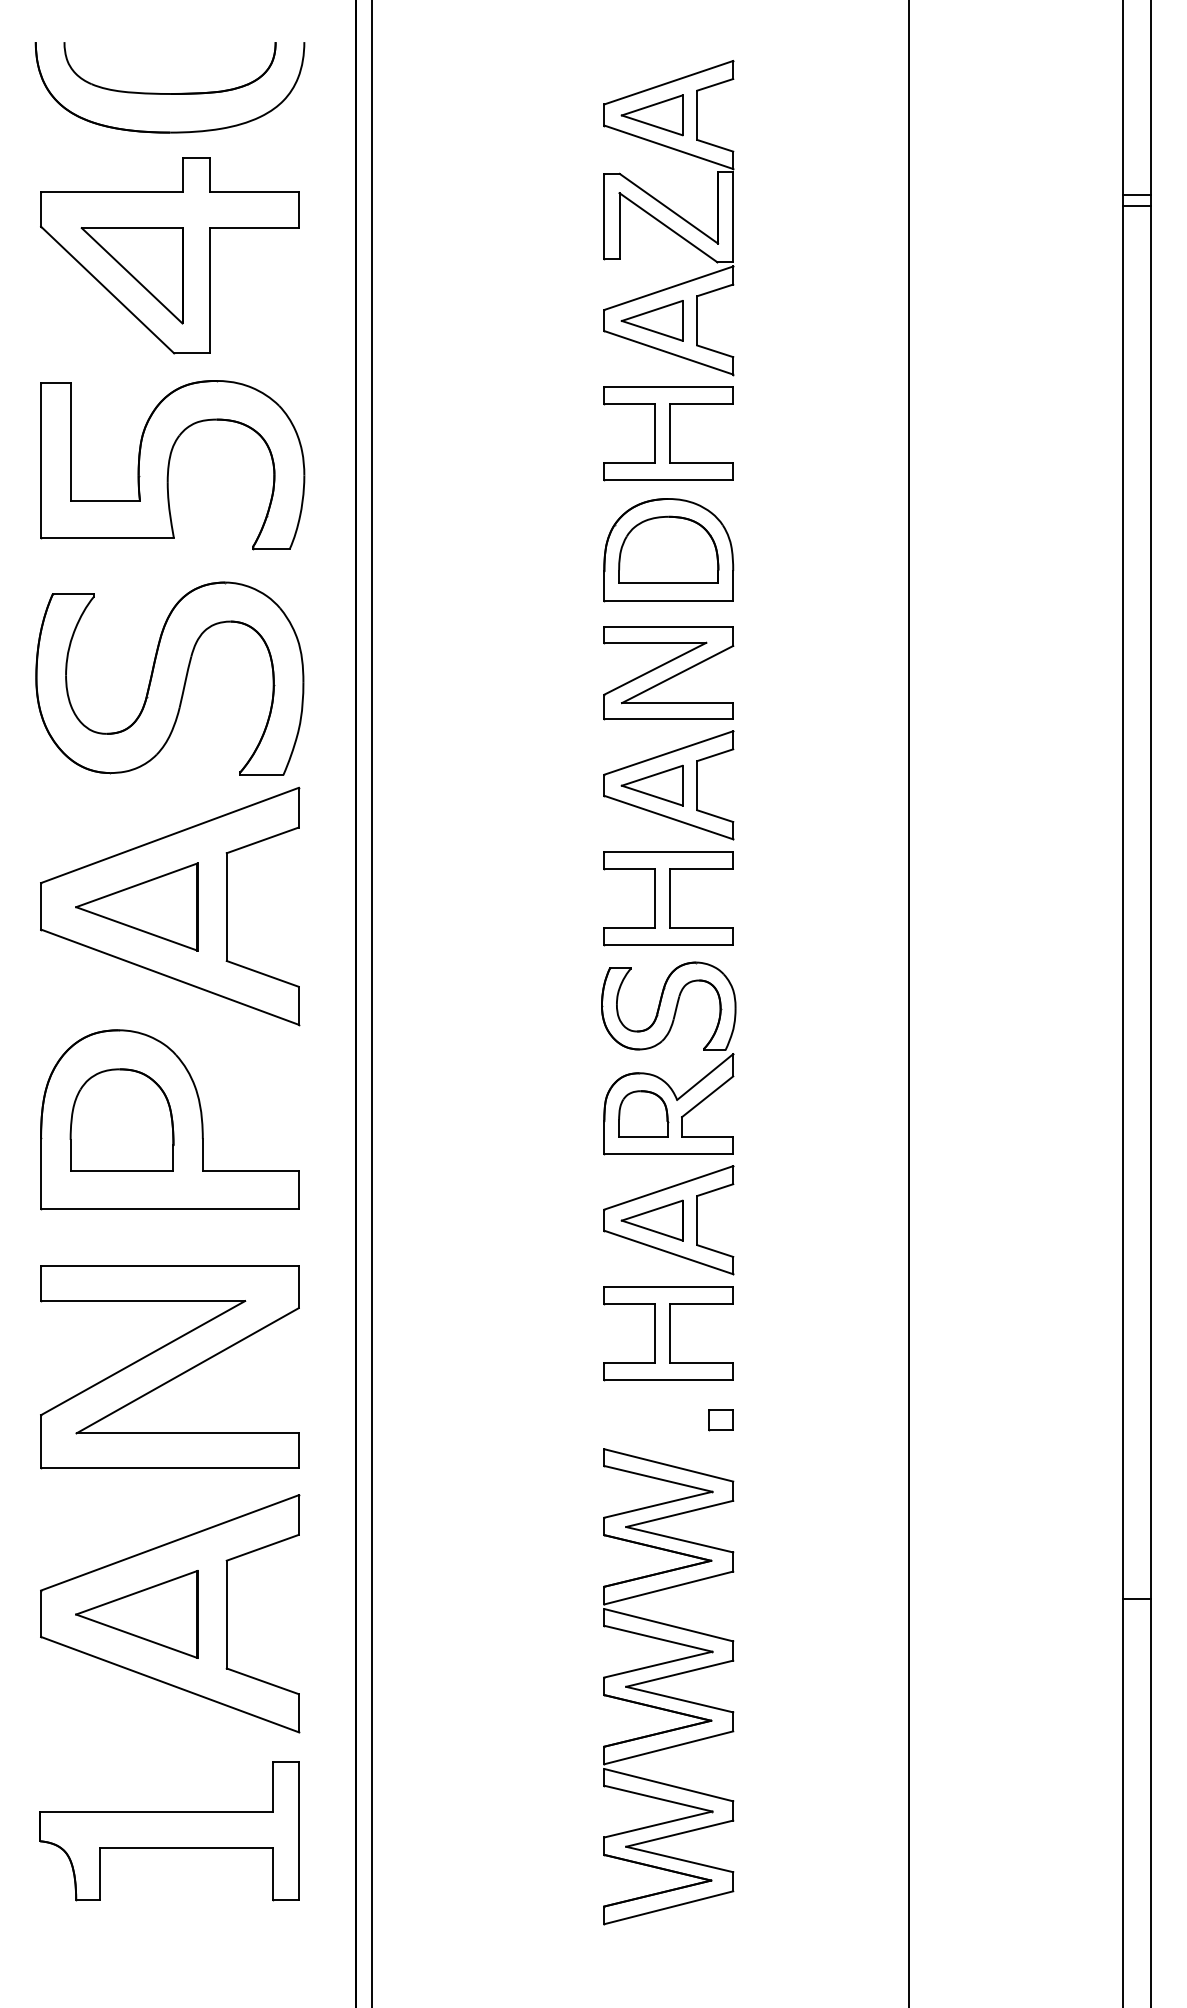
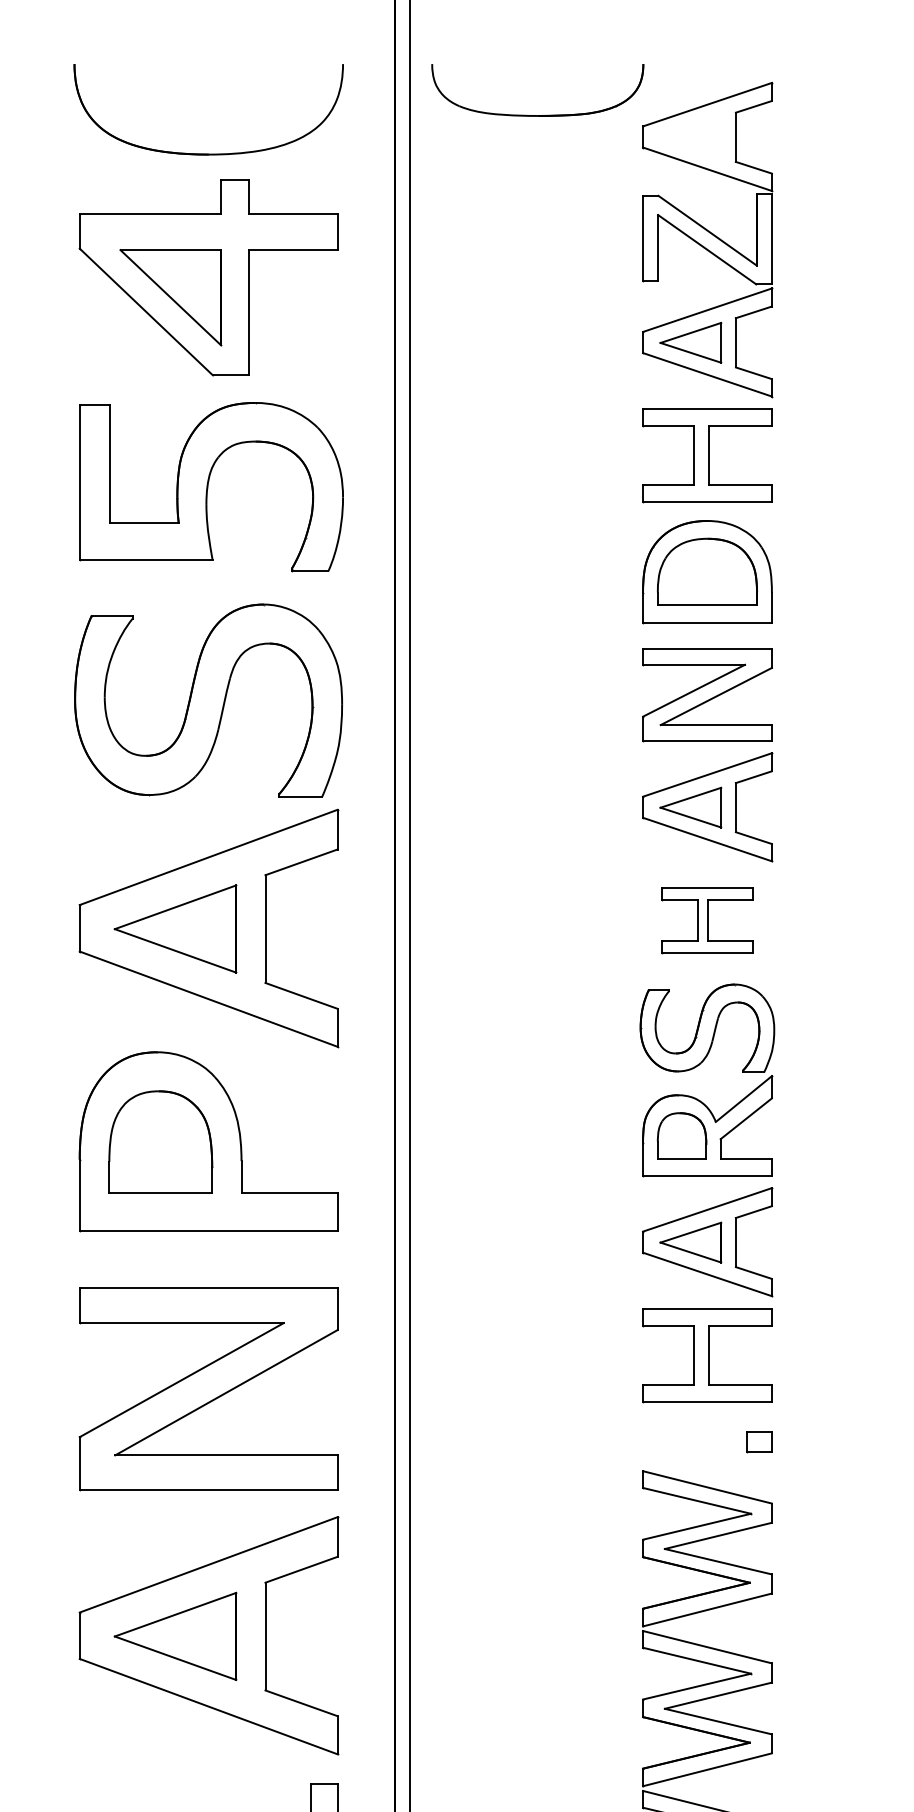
part: (169, 93) -> (537, 115), moved
part: (651, 115) -> (690, 137), removed
part: (668, 898) -> (707, 920), size x0.7

